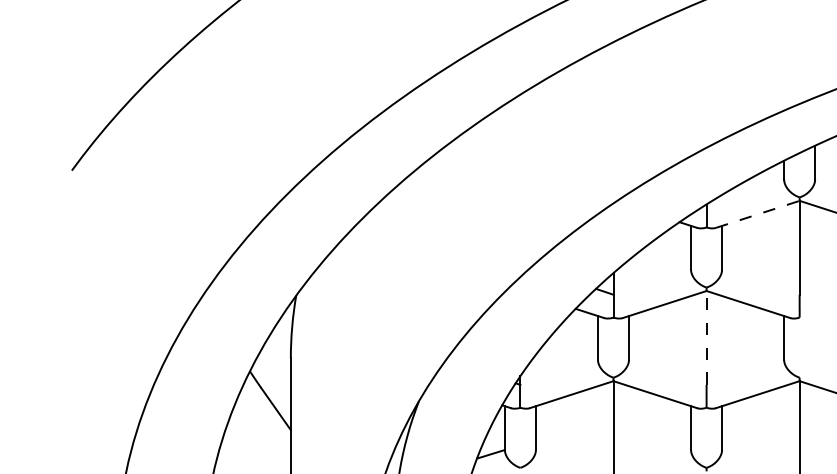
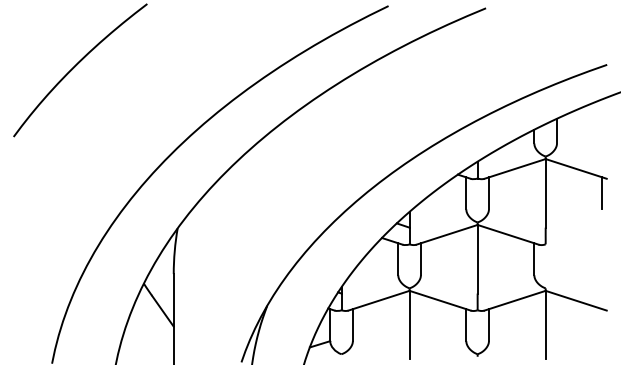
line: (758, 213) -> (515, 168), dashed -> solid
line: (706, 336) -> (477, 258), dashed -> solid

